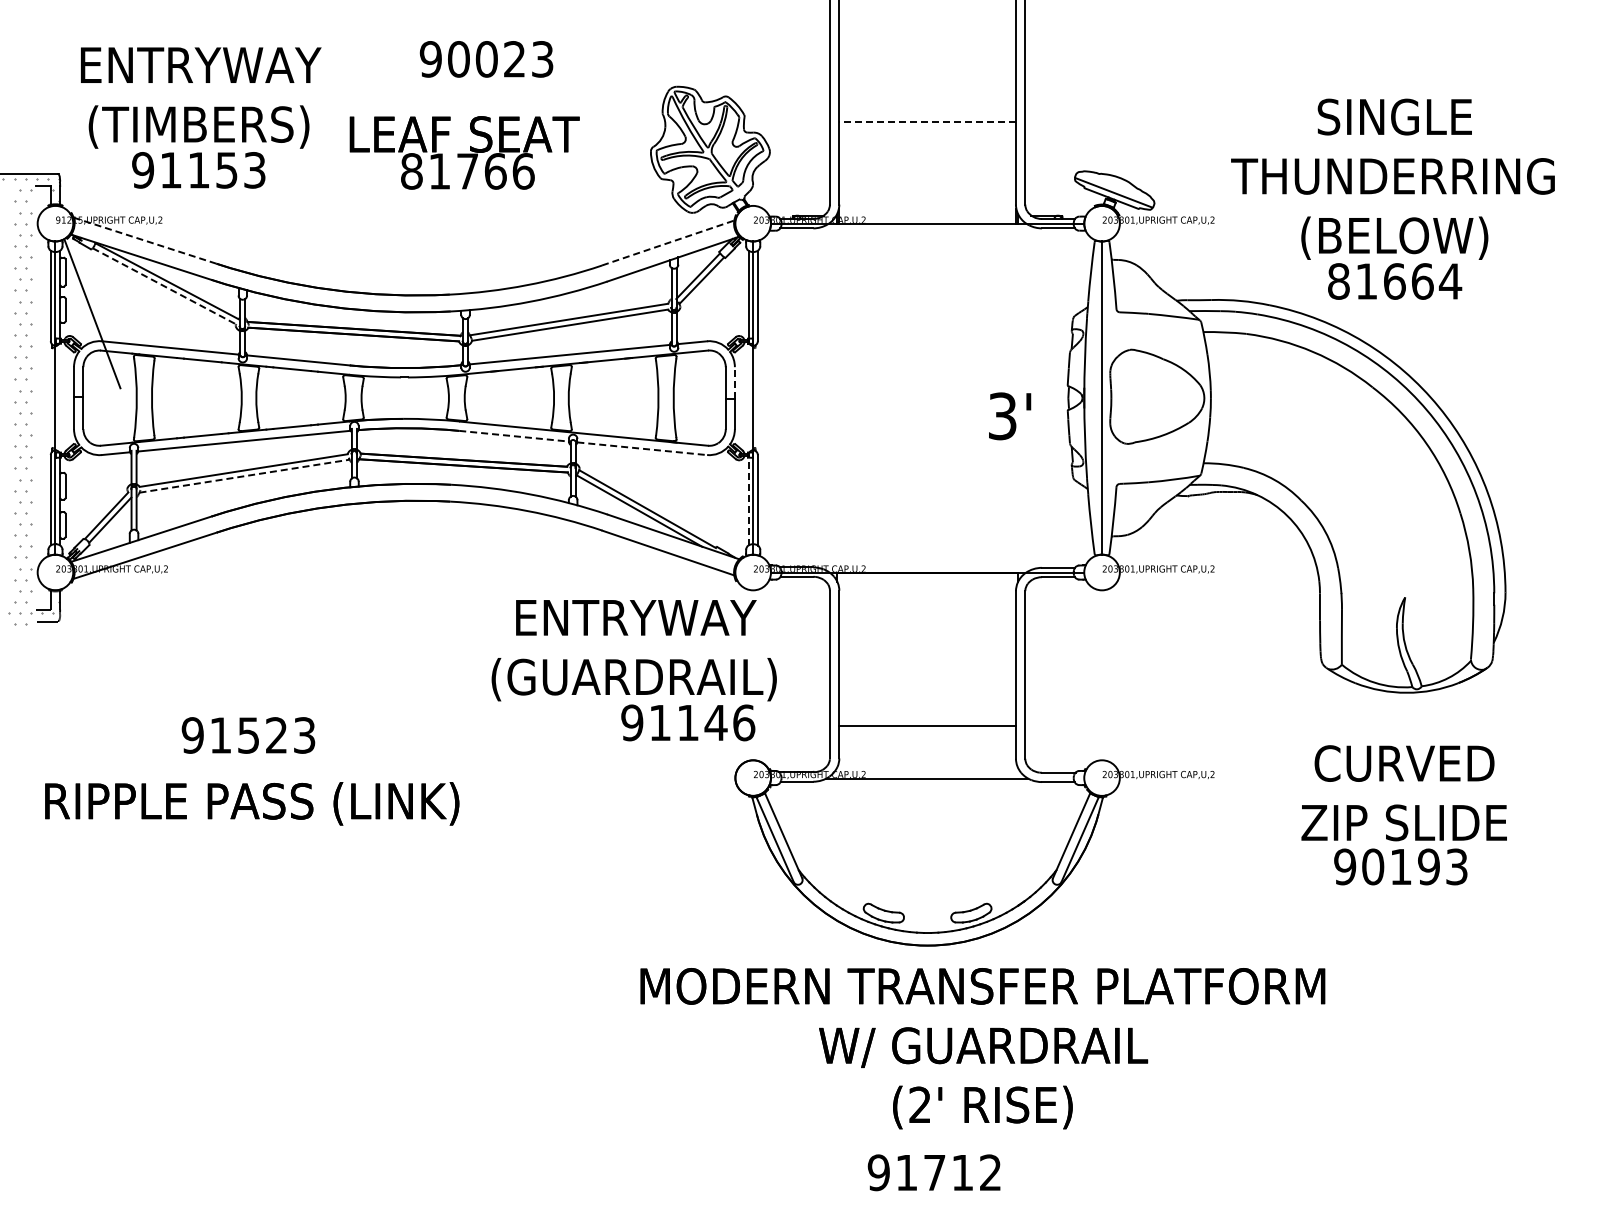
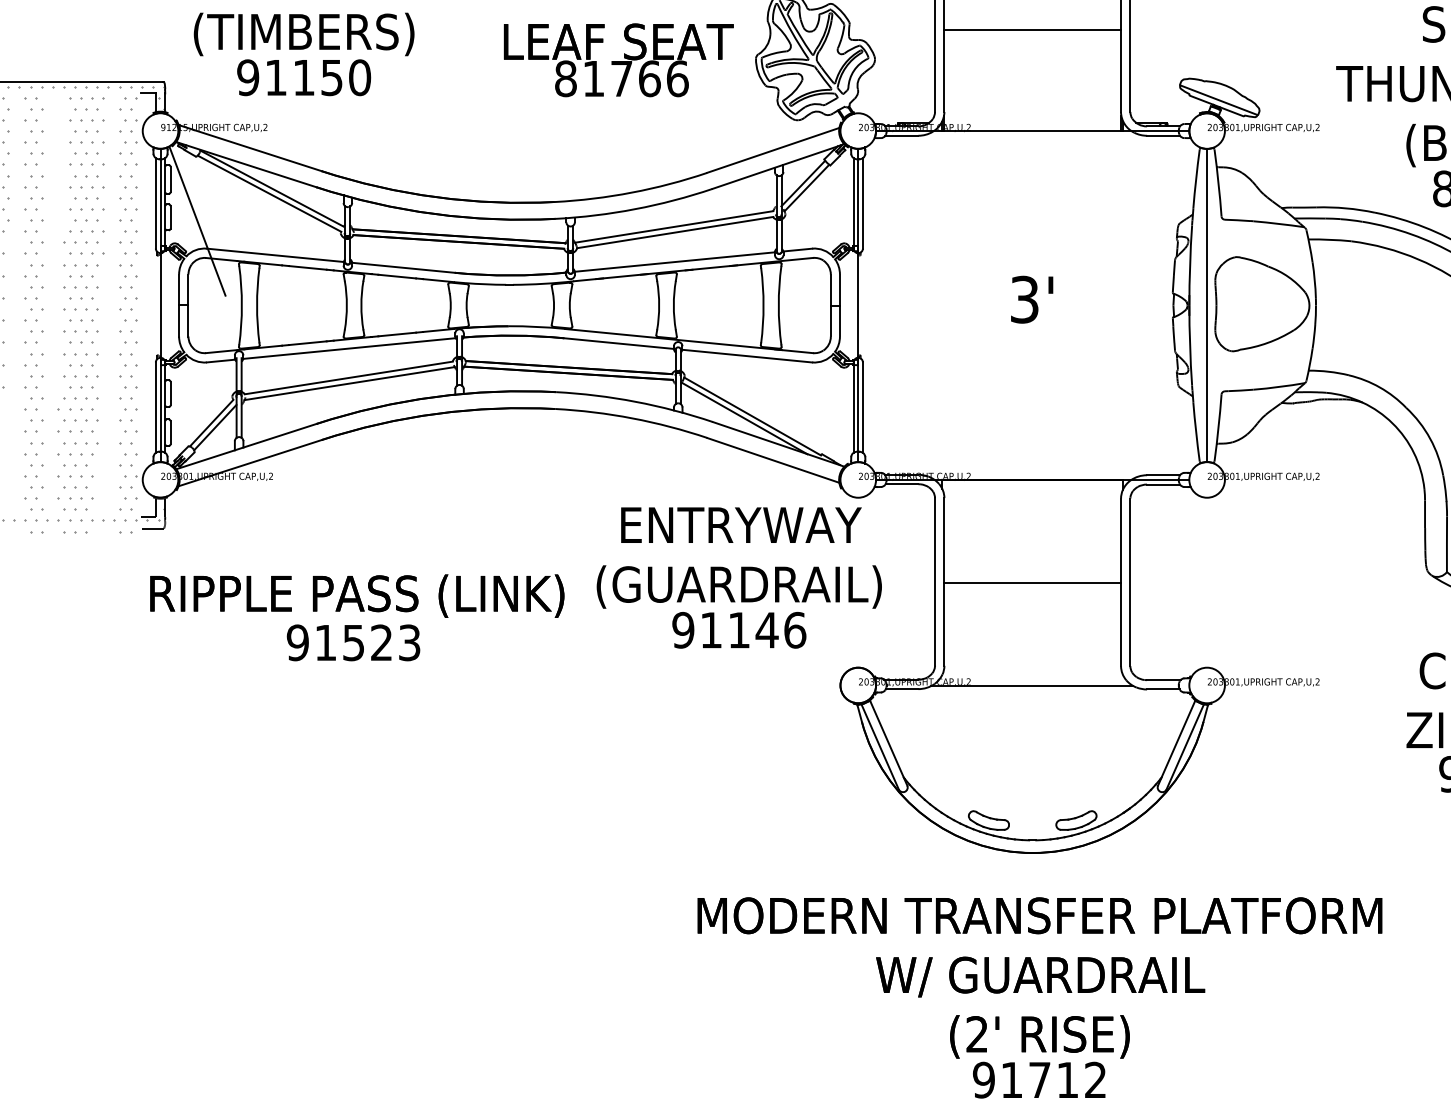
line: (927, 122) -> (1032, 29), dashed -> solid
text: (464, 152) -> (618, 59), moved
text: (254, 170) -> (359, 77), 91153 -> 91150
line: (145, 240) -> (250, 147), dashed -> solid
line: (668, 243) -> (773, 150), dashed -> solid
line: (164, 286) -> (269, 193), dashed -> solid
line: (734, 383) -> (839, 290), dashed -> solid
text: (1010, 416) -> (1032, 299), moved
line: (514, 436) -> (619, 343), dashed -> solid
line: (642, 448) -> (747, 355), dashed -> solid
line: (245, 476) -> (350, 383), dashed -> solid
line: (748, 499) -> (853, 406), dashed -> solid
text: (688, 722) -> (739, 629), moved
line: (927, 726) -> (1032, 582), moved
text: (252, 803) -> (357, 595), moved
text: (982, 1048) -> (1039, 977), moved

